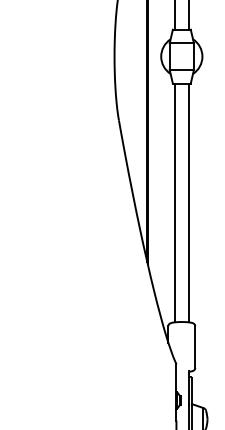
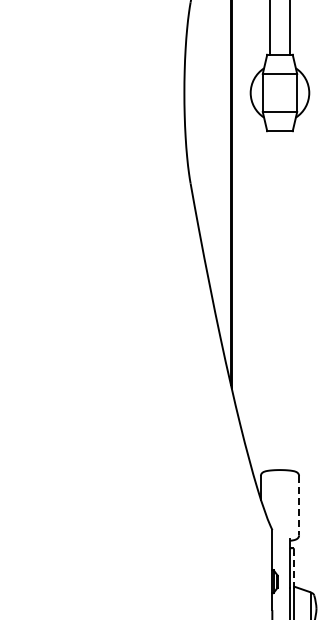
line: (174, 202) -> (269, 300), removed
line: (189, 202) -> (290, 300), removed
line: (195, 346) -> (299, 505), solid -> dashed
line: (192, 392) -> (294, 570), solid -> dashed

